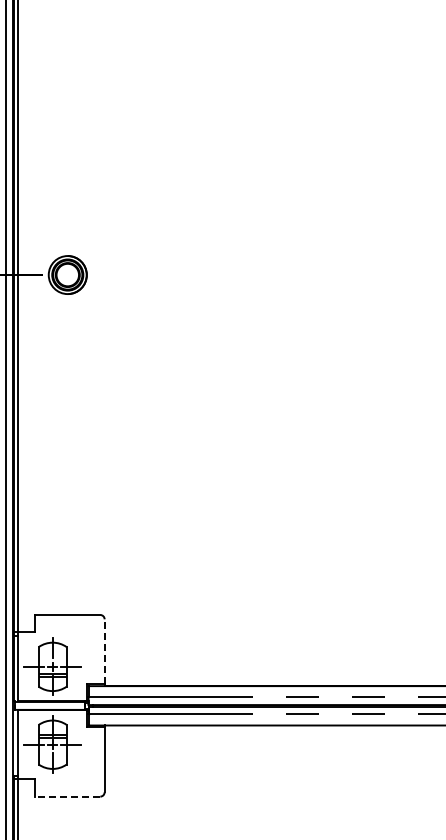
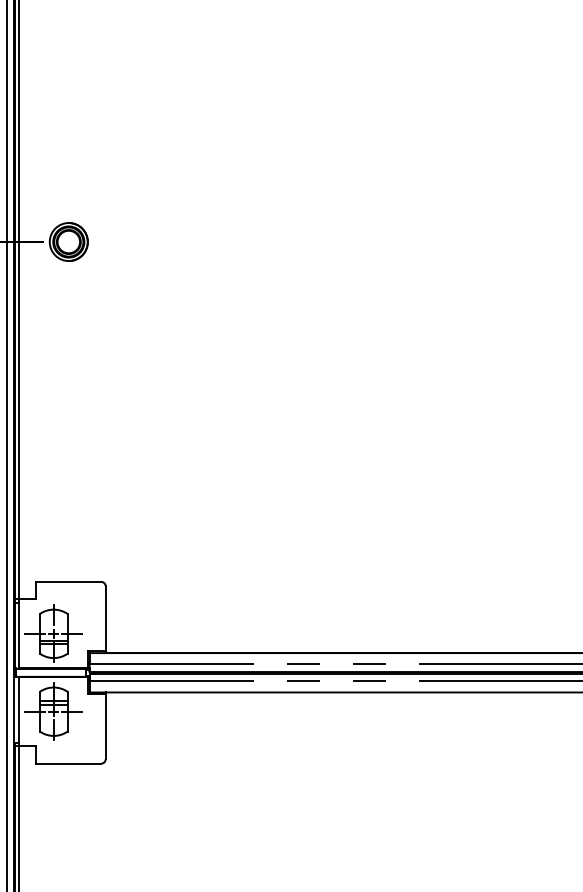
line: (104, 651) -> (105, 618), dashed -> solid
line: (67, 796) -> (68, 763), dashed -> solid

